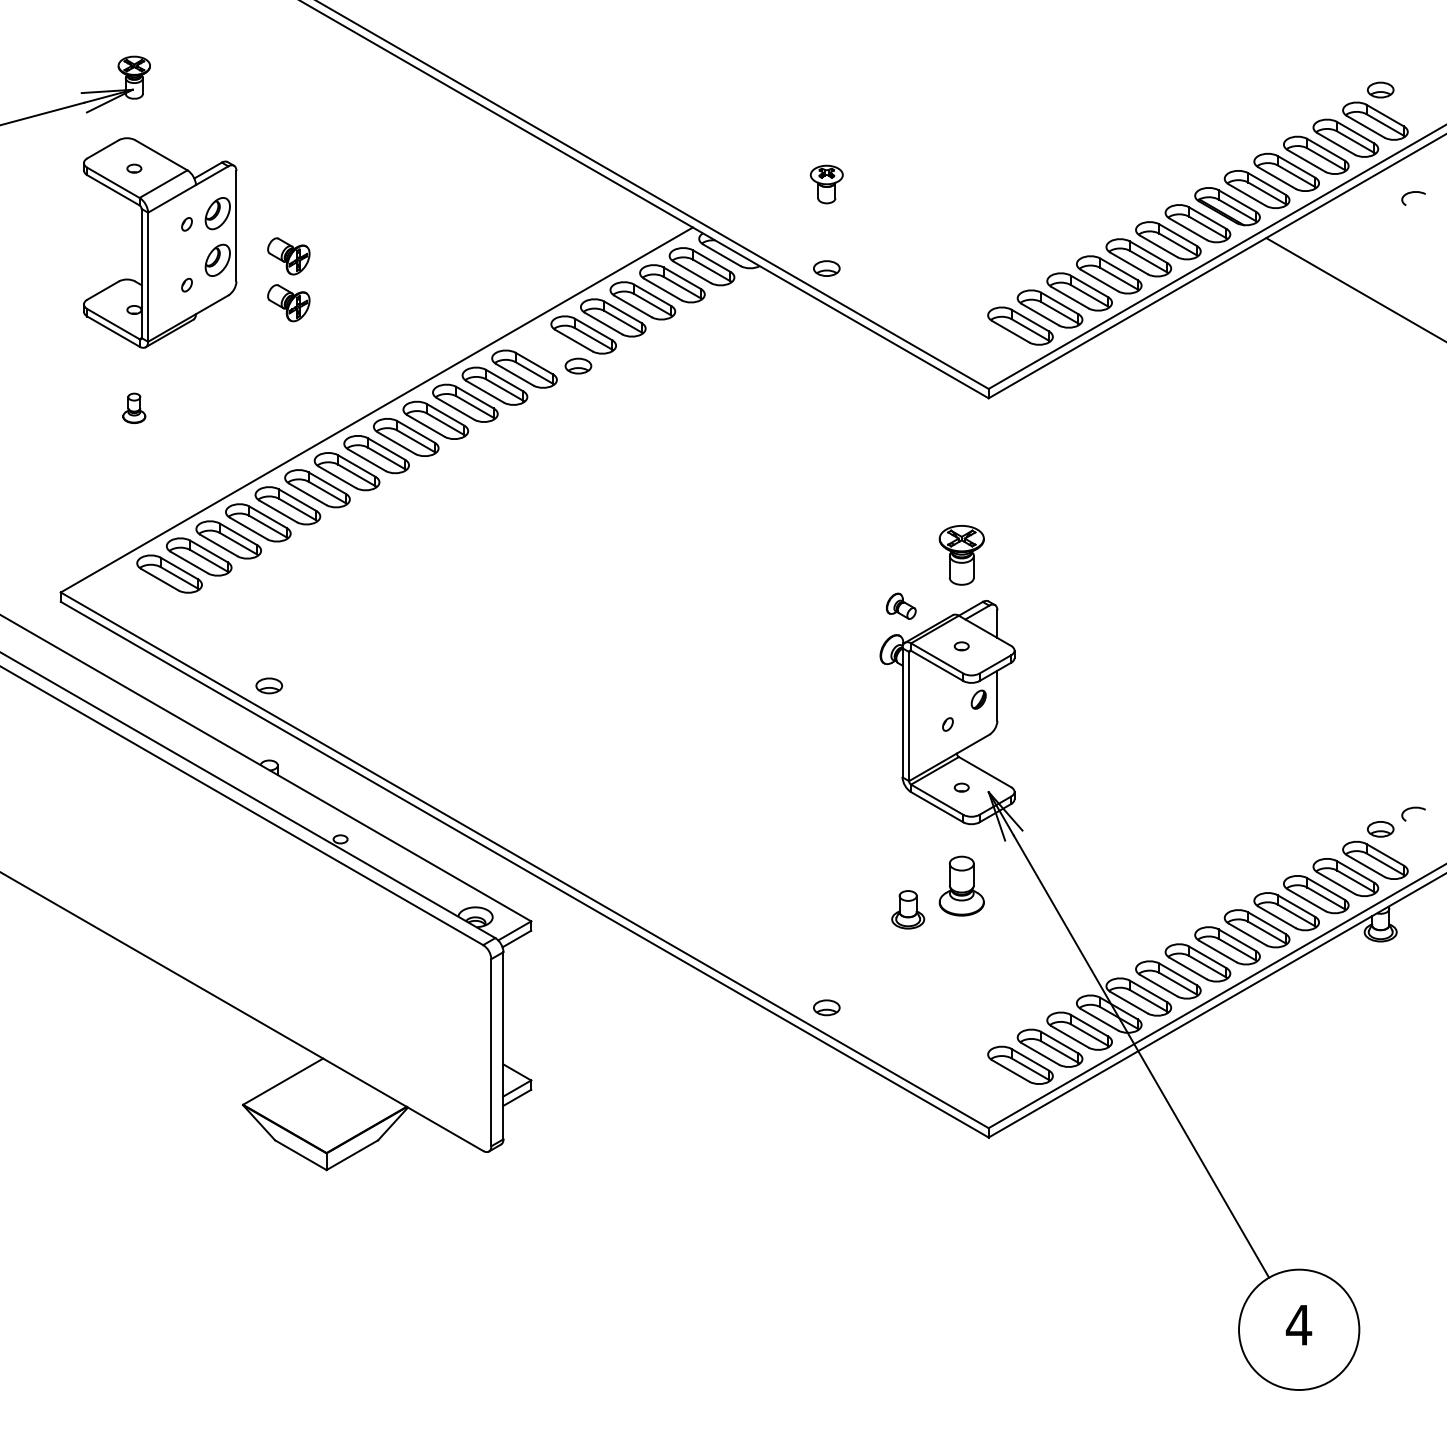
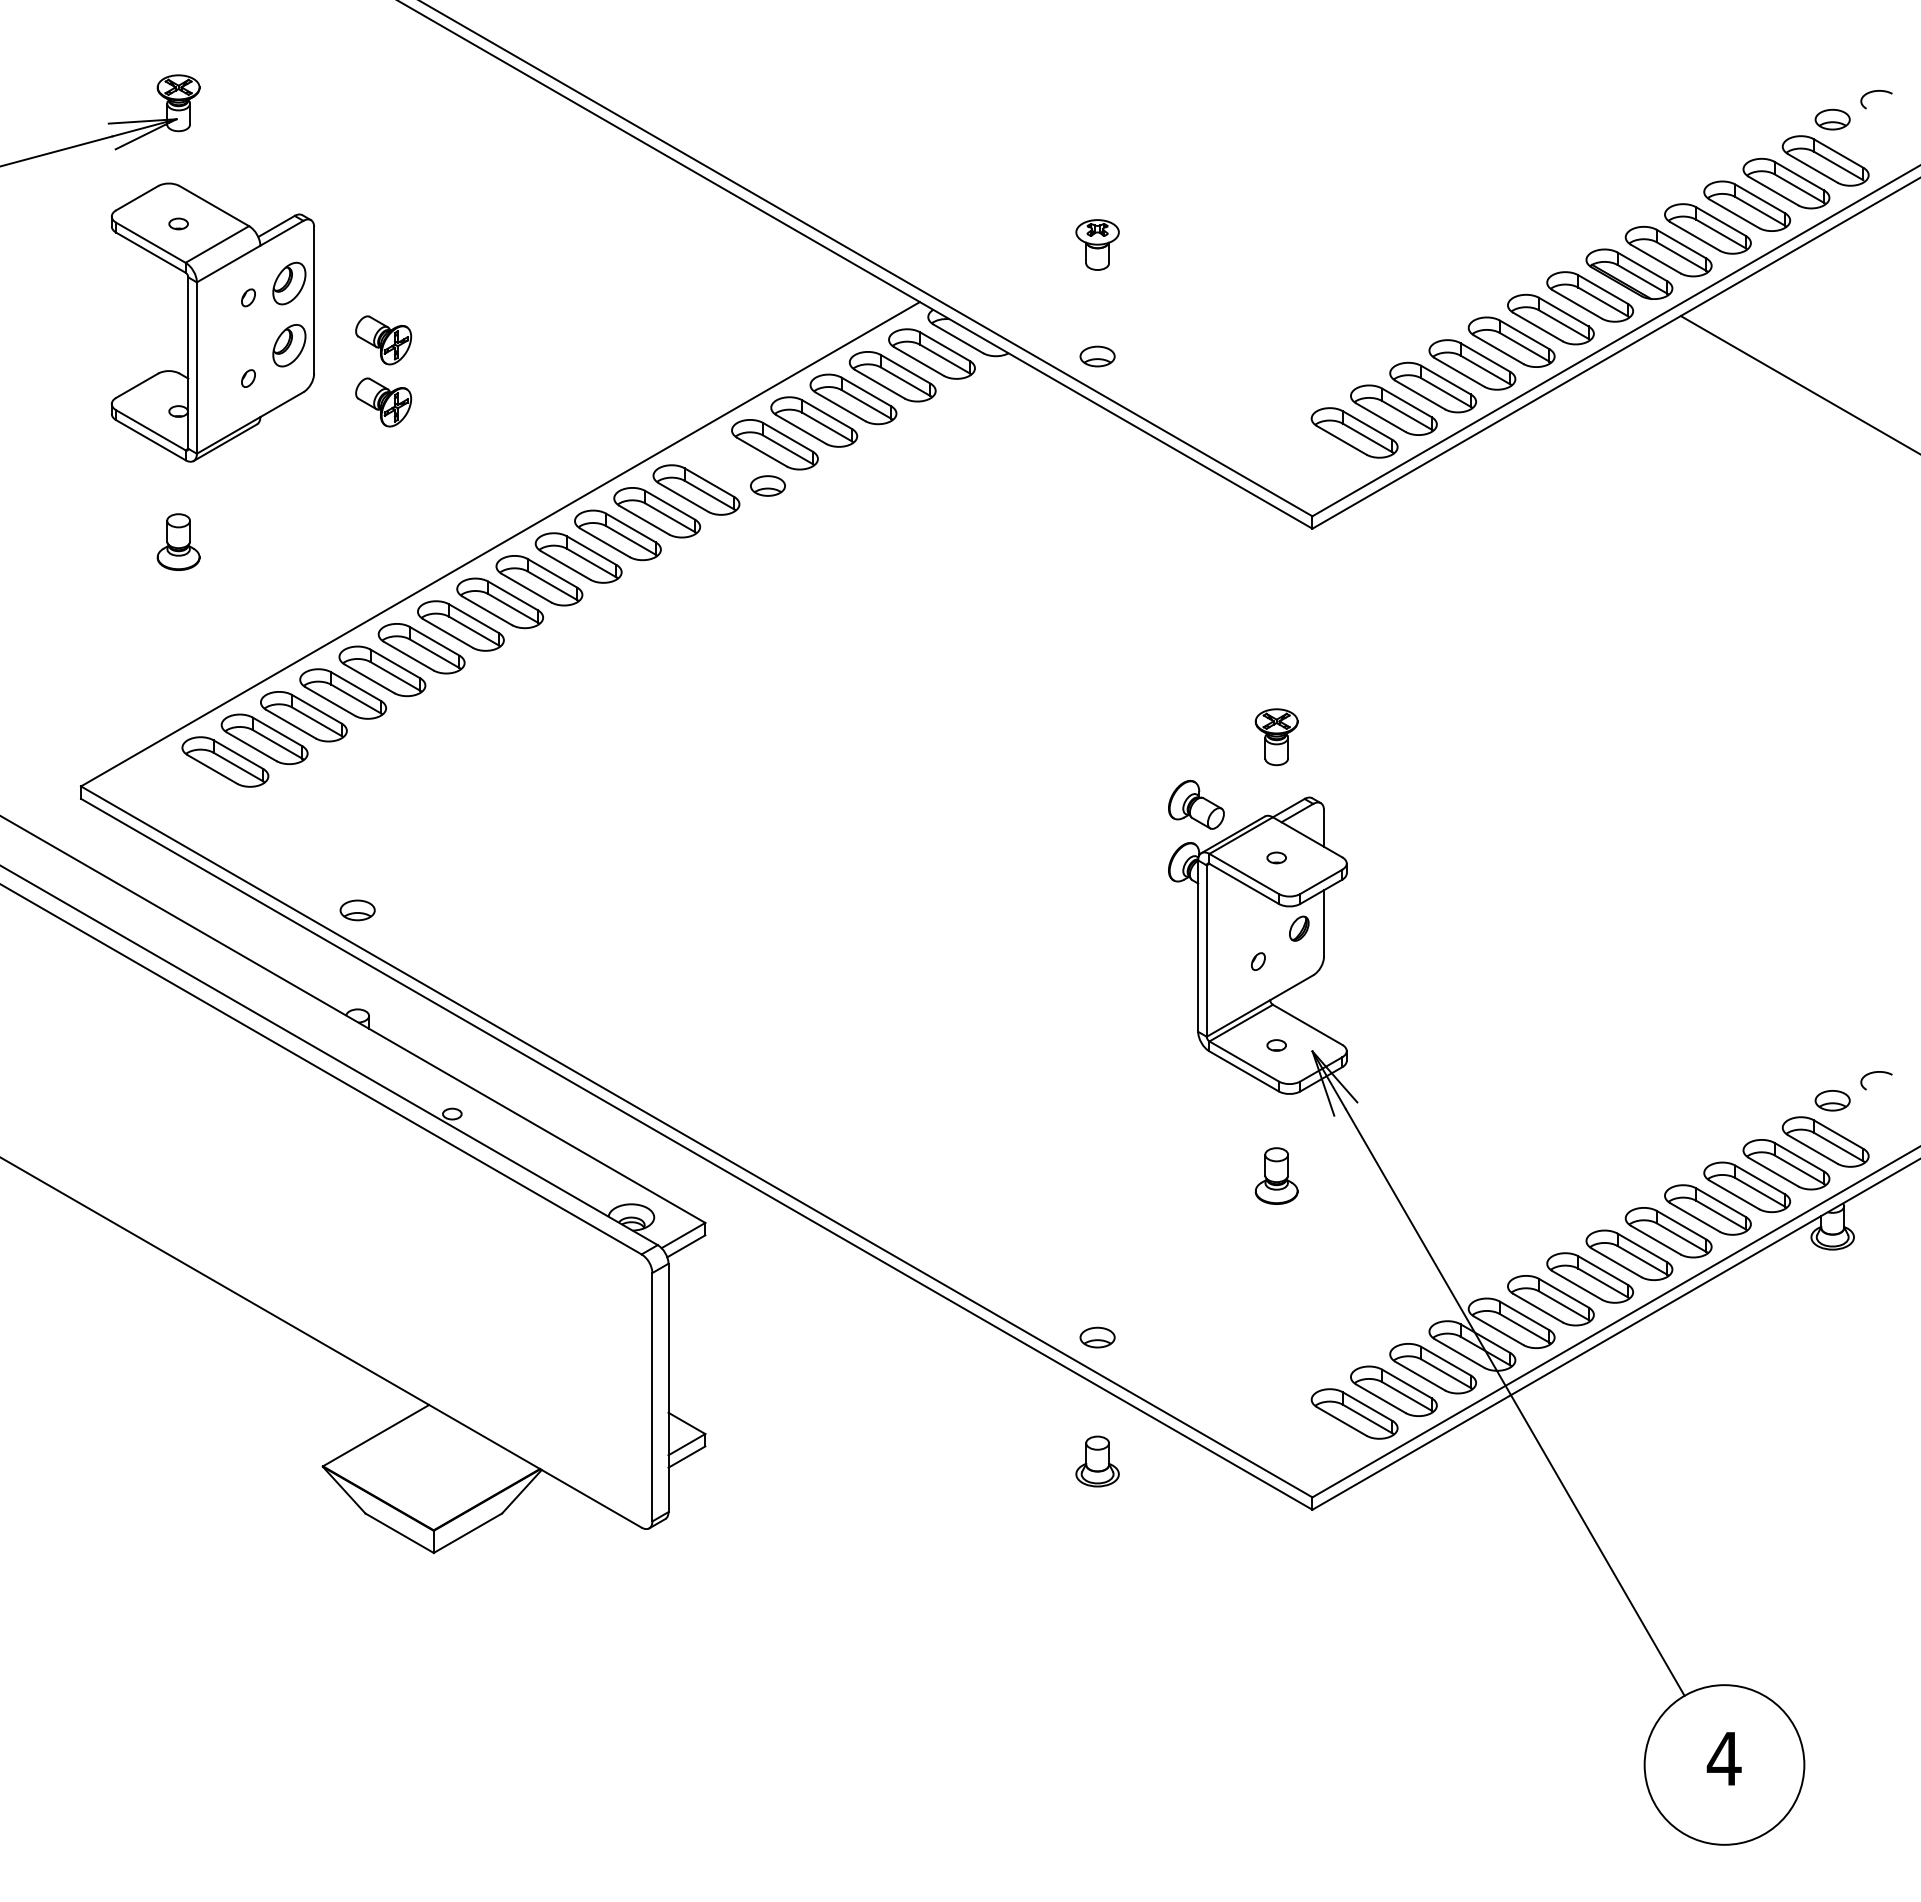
curve: (1412, 193) -> (1874, 92), moved
part: (134, 407) -> (178, 541), size x1.43
part: (961, 555) -> (1276, 737), size x0.71
part: (901, 606) -> (1196, 804), size x1.43
part: (961, 885) -> (1276, 1175), size x0.71
part: (908, 909) -> (1097, 1461), moved

